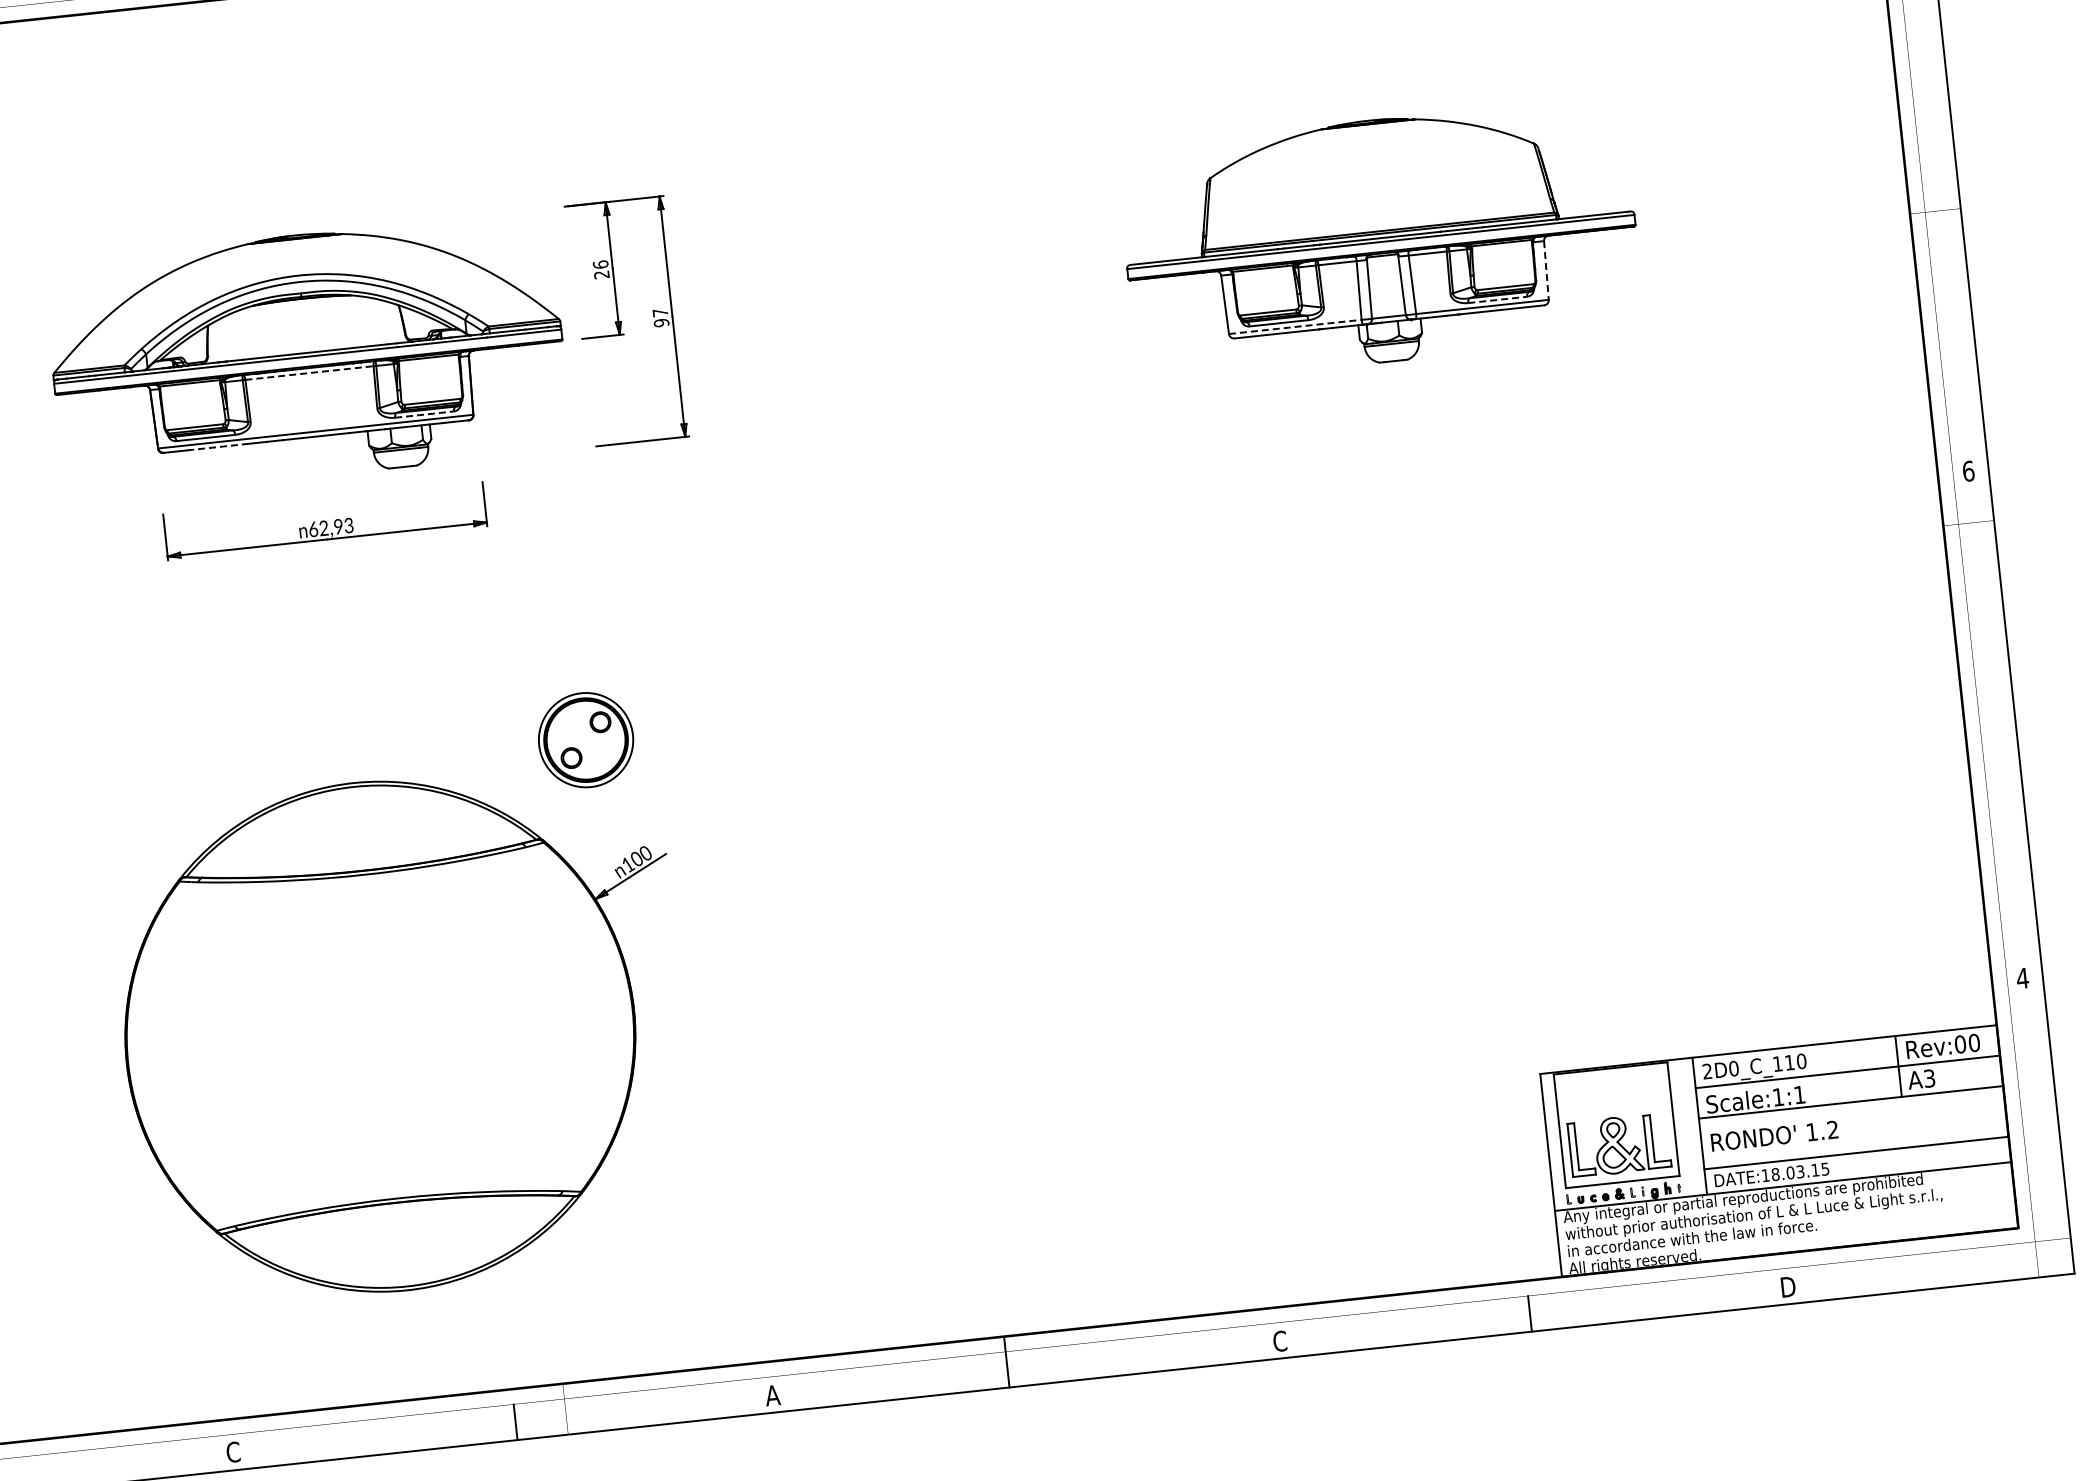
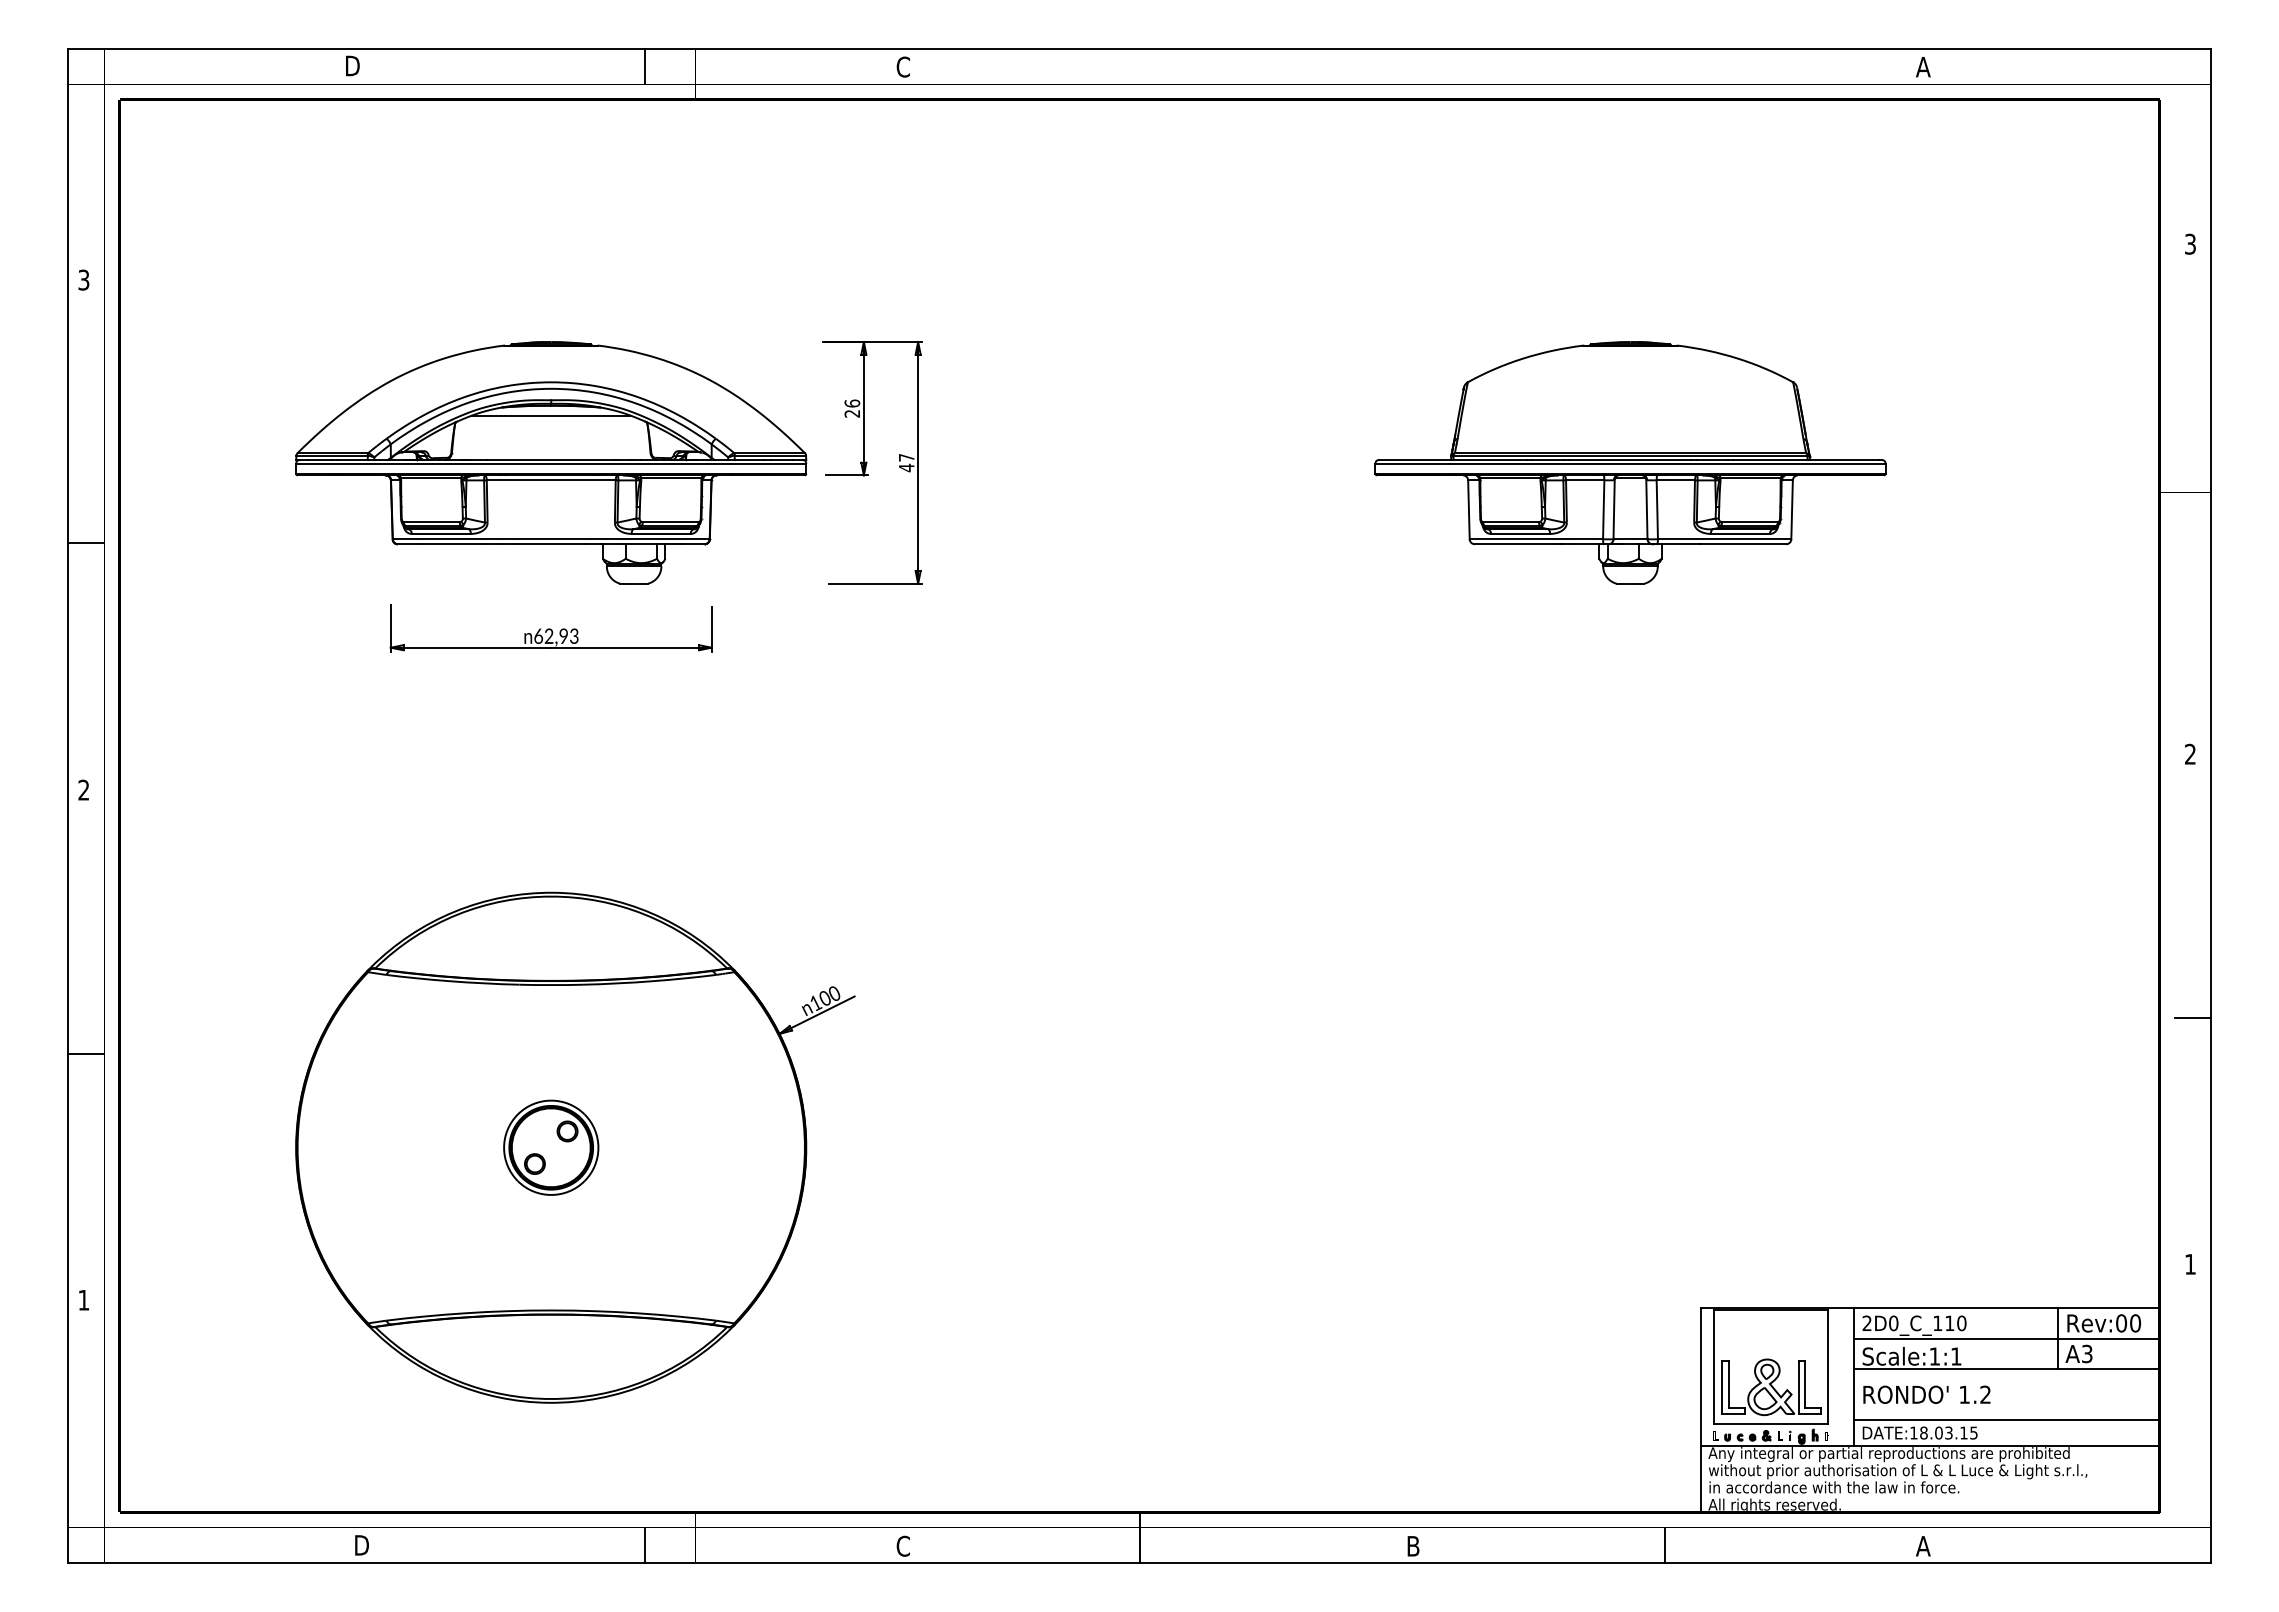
line: (1546, 271) -> (1792, 510), dashed -> solid
line: (1497, 299) -> (1740, 533), dashed -> solid
line: (302, 308) -> (551, 415), added
text: (661, 322) -> (906, 467), 97 -> 47
line: (1295, 327) -> (1536, 539), dashed -> solid
line: (309, 373) -> (551, 480), dashed -> solid
line: (424, 414) -> (661, 533), dashed -> solid
line: (218, 447) -> (452, 544), dashed -> solid
text: (1968, 470) -> (2190, 753), 6 -> 2
line: (1998, 732) -> (2192, 1017), added
part: (586, 739) -> (551, 1147), moved
text: (2022, 978) -> (2190, 1264), 4 -> 1
text: (1787, 1287) -> (1923, 1546), D -> A
text: (1280, 1340) -> (1413, 1545), C -> B
text: (771, 1394) -> (902, 1545), A -> C
text: (233, 1451) -> (361, 1544), C -> D

